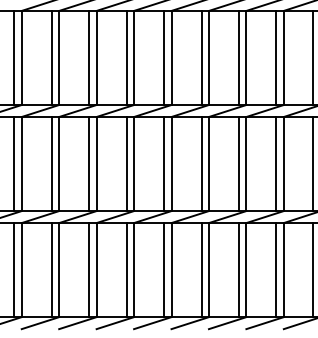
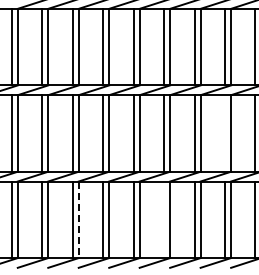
line: (276, 164) -> (225, 133), removed
line: (202, 269) -> (164, 219), removed
line: (96, 270) -> (78, 220), solid -> dashed

